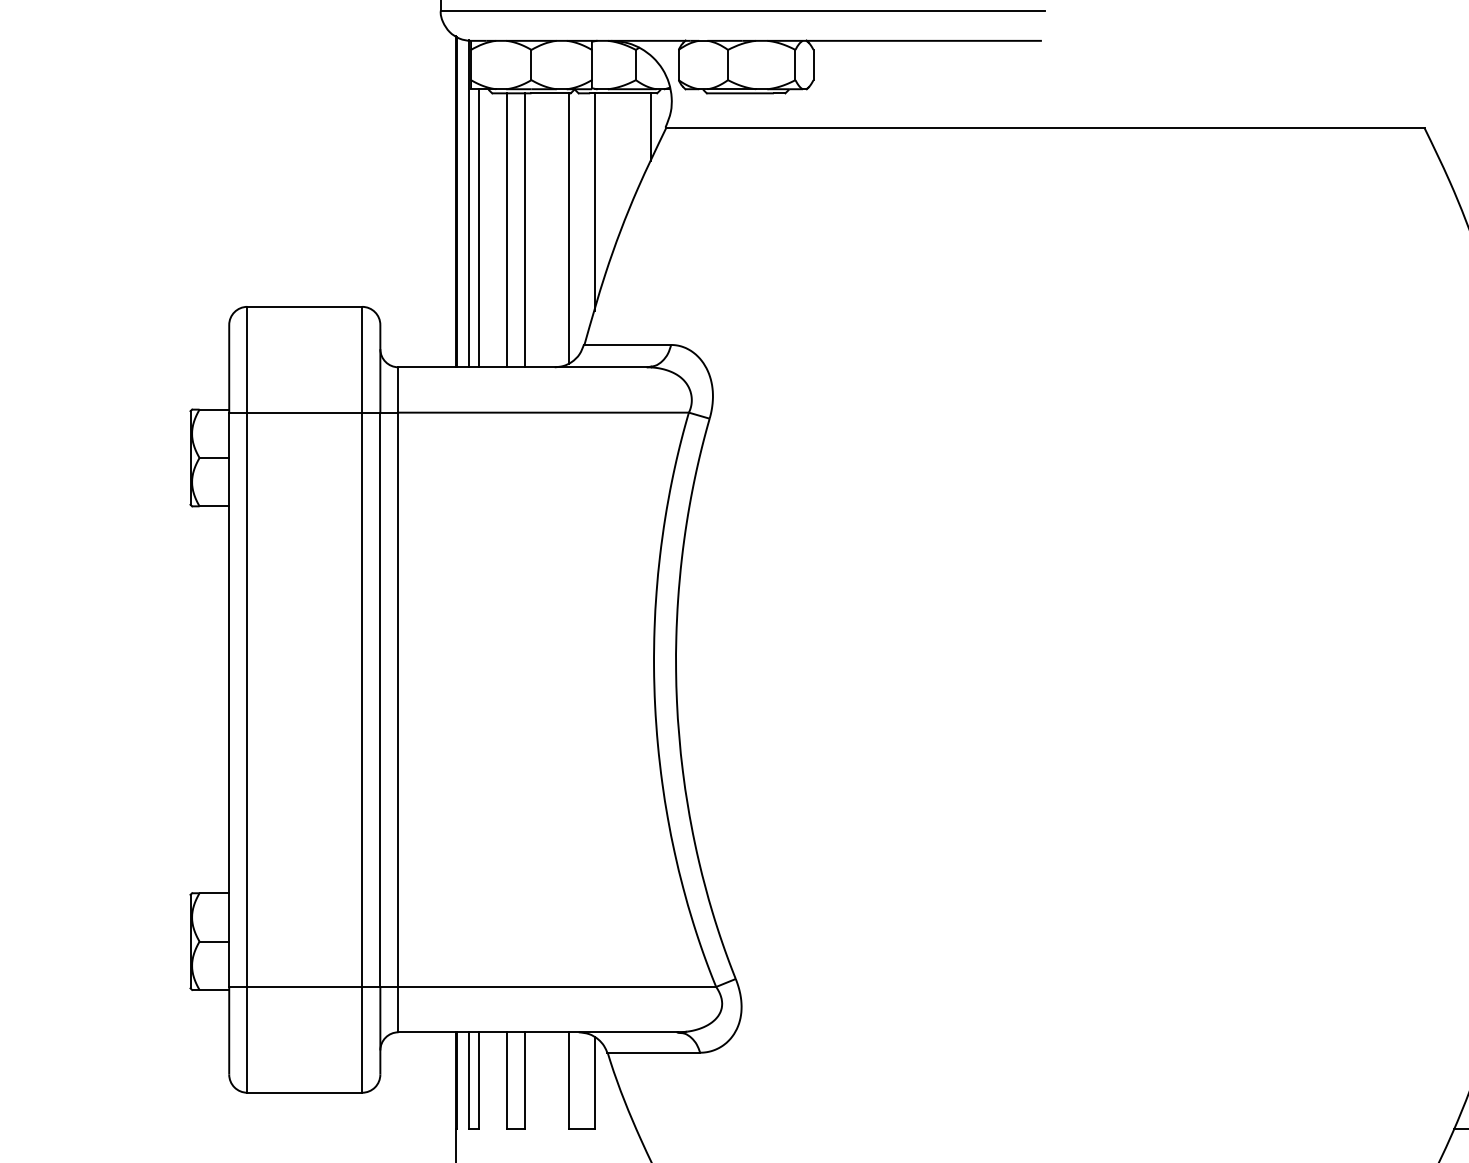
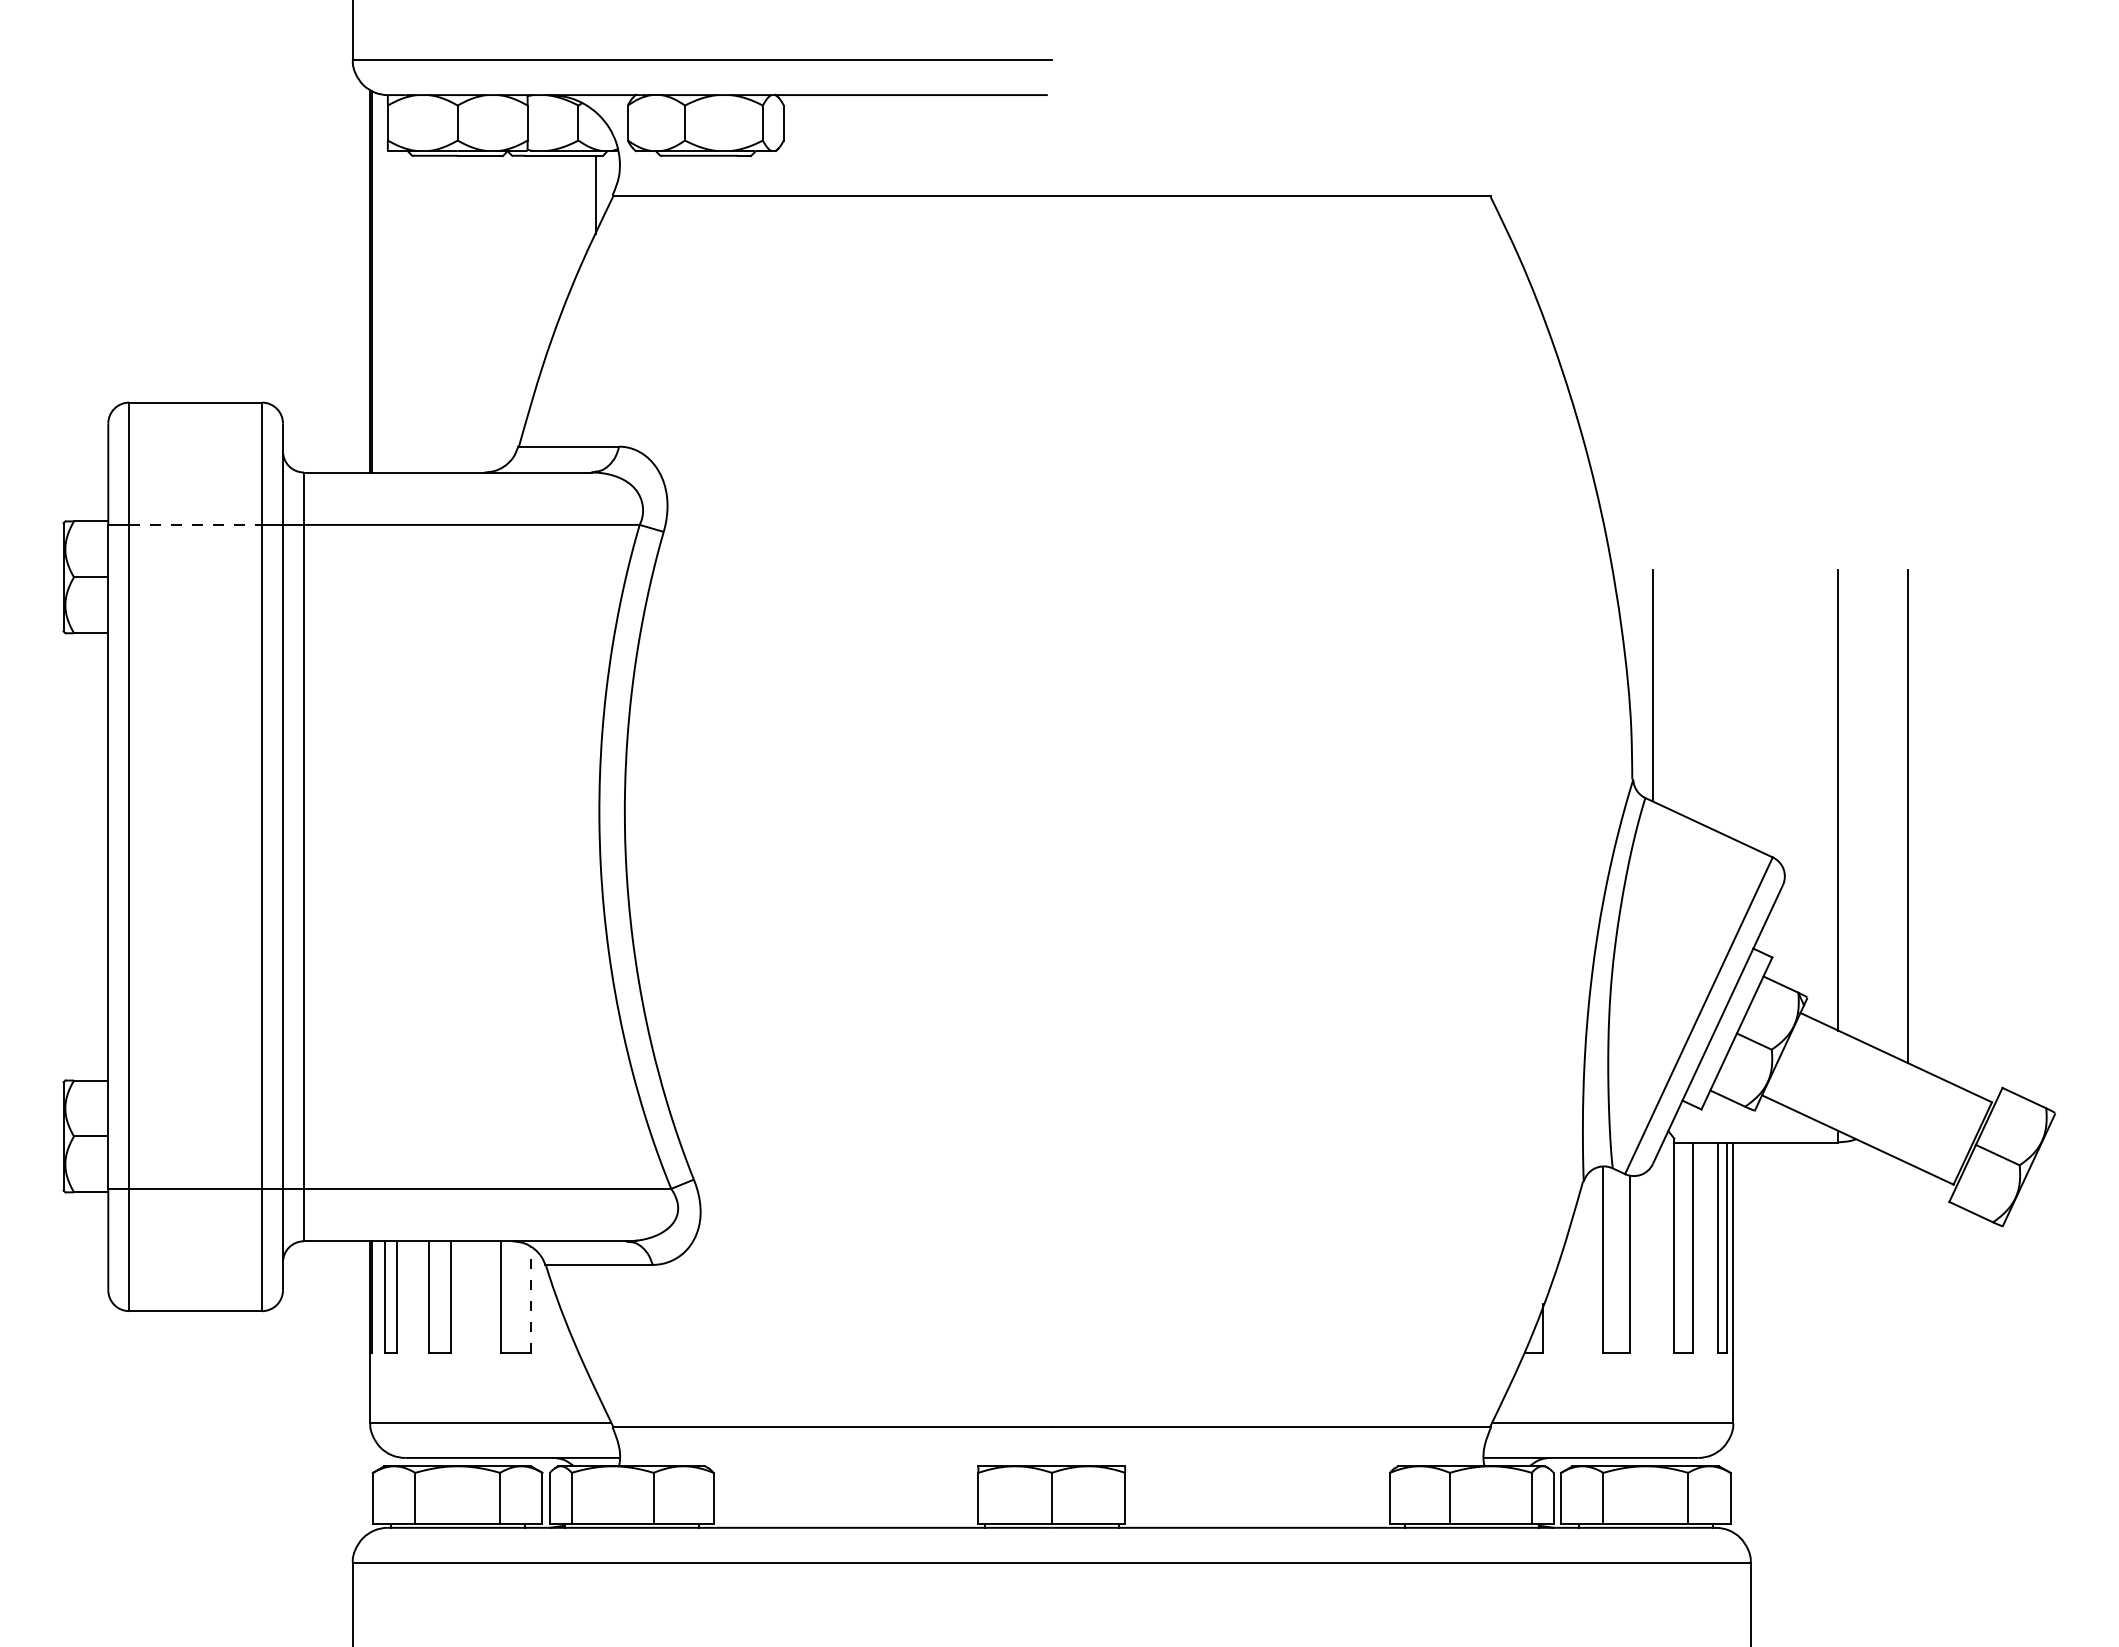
line: (594, 202) -> (530, 281), removed
line: (469, 203) -> (385, 283), removed
line: (479, 228) -> (397, 311), removed
line: (568, 228) -> (500, 311), removed
line: (507, 229) -> (429, 313), removed
line: (525, 229) -> (450, 313), removed
line: (305, 412) -> (196, 524), solid -> dashed
line: (594, 1083) -> (530, 1300), solid -> dashed

